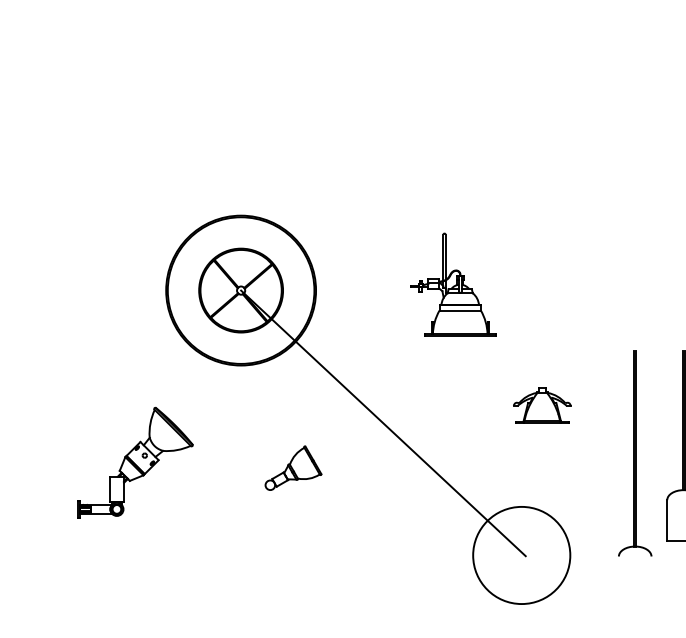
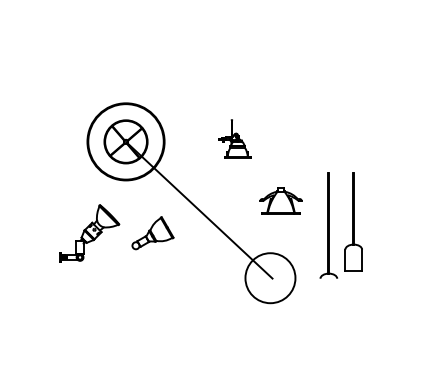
part: (451, 284) -> (234, 138), size x0.71
part: (541, 404) -> (280, 200), size x1.43
part: (135, 462) -> (89, 233), moved
part: (292, 468) -> (152, 233), size x1.43

